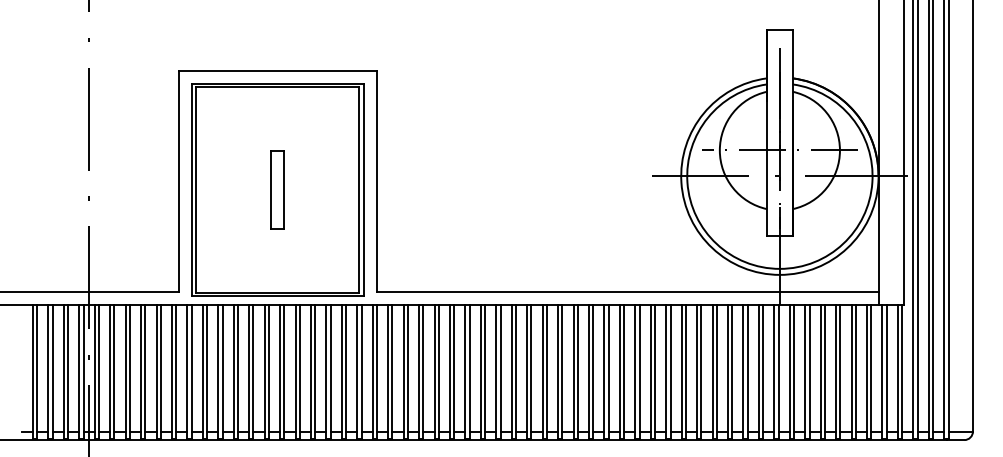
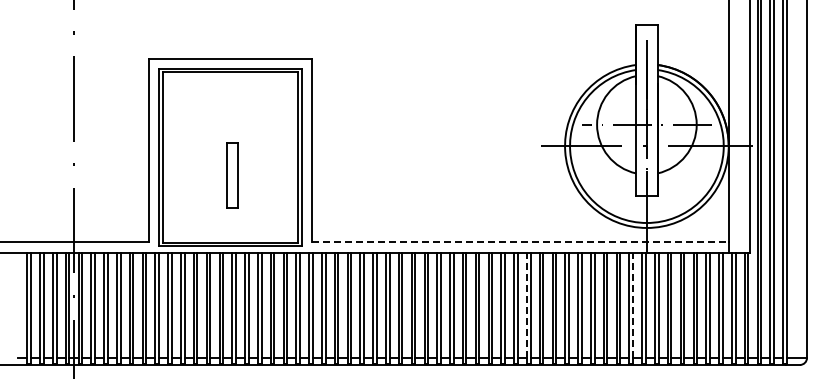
part: (277, 189) -> (232, 175), moved
line: (628, 292) -> (521, 242), solid -> dashed
line: (634, 367) -> (526, 304), solid -> dashed
line: (763, 367) -> (633, 304), solid -> dashed

